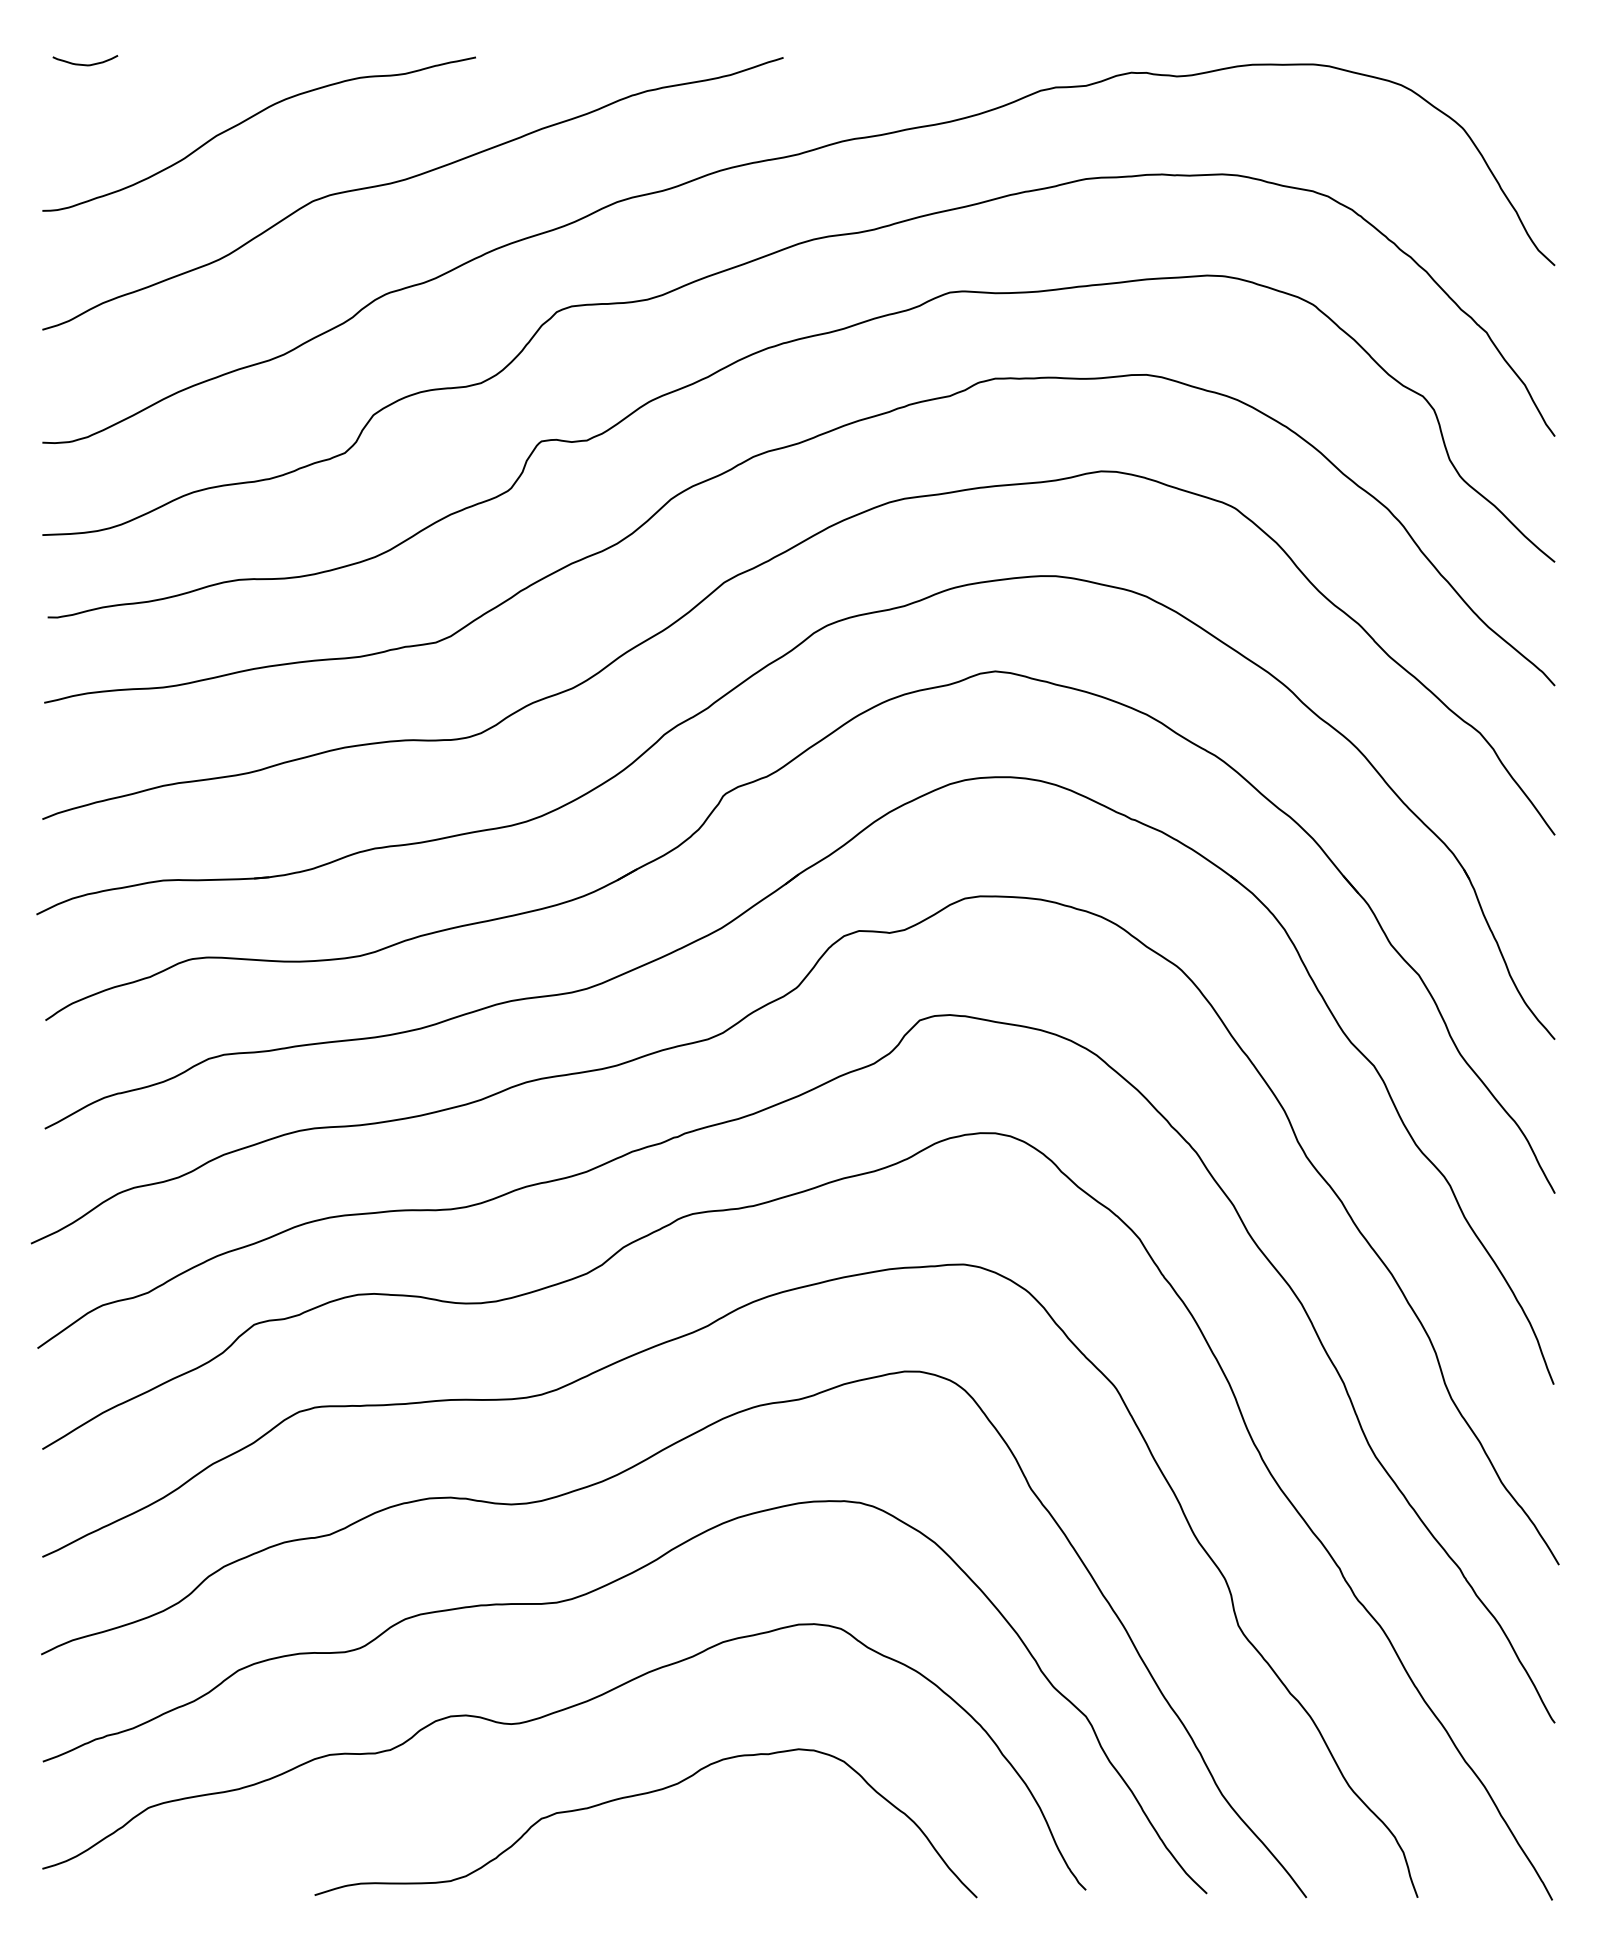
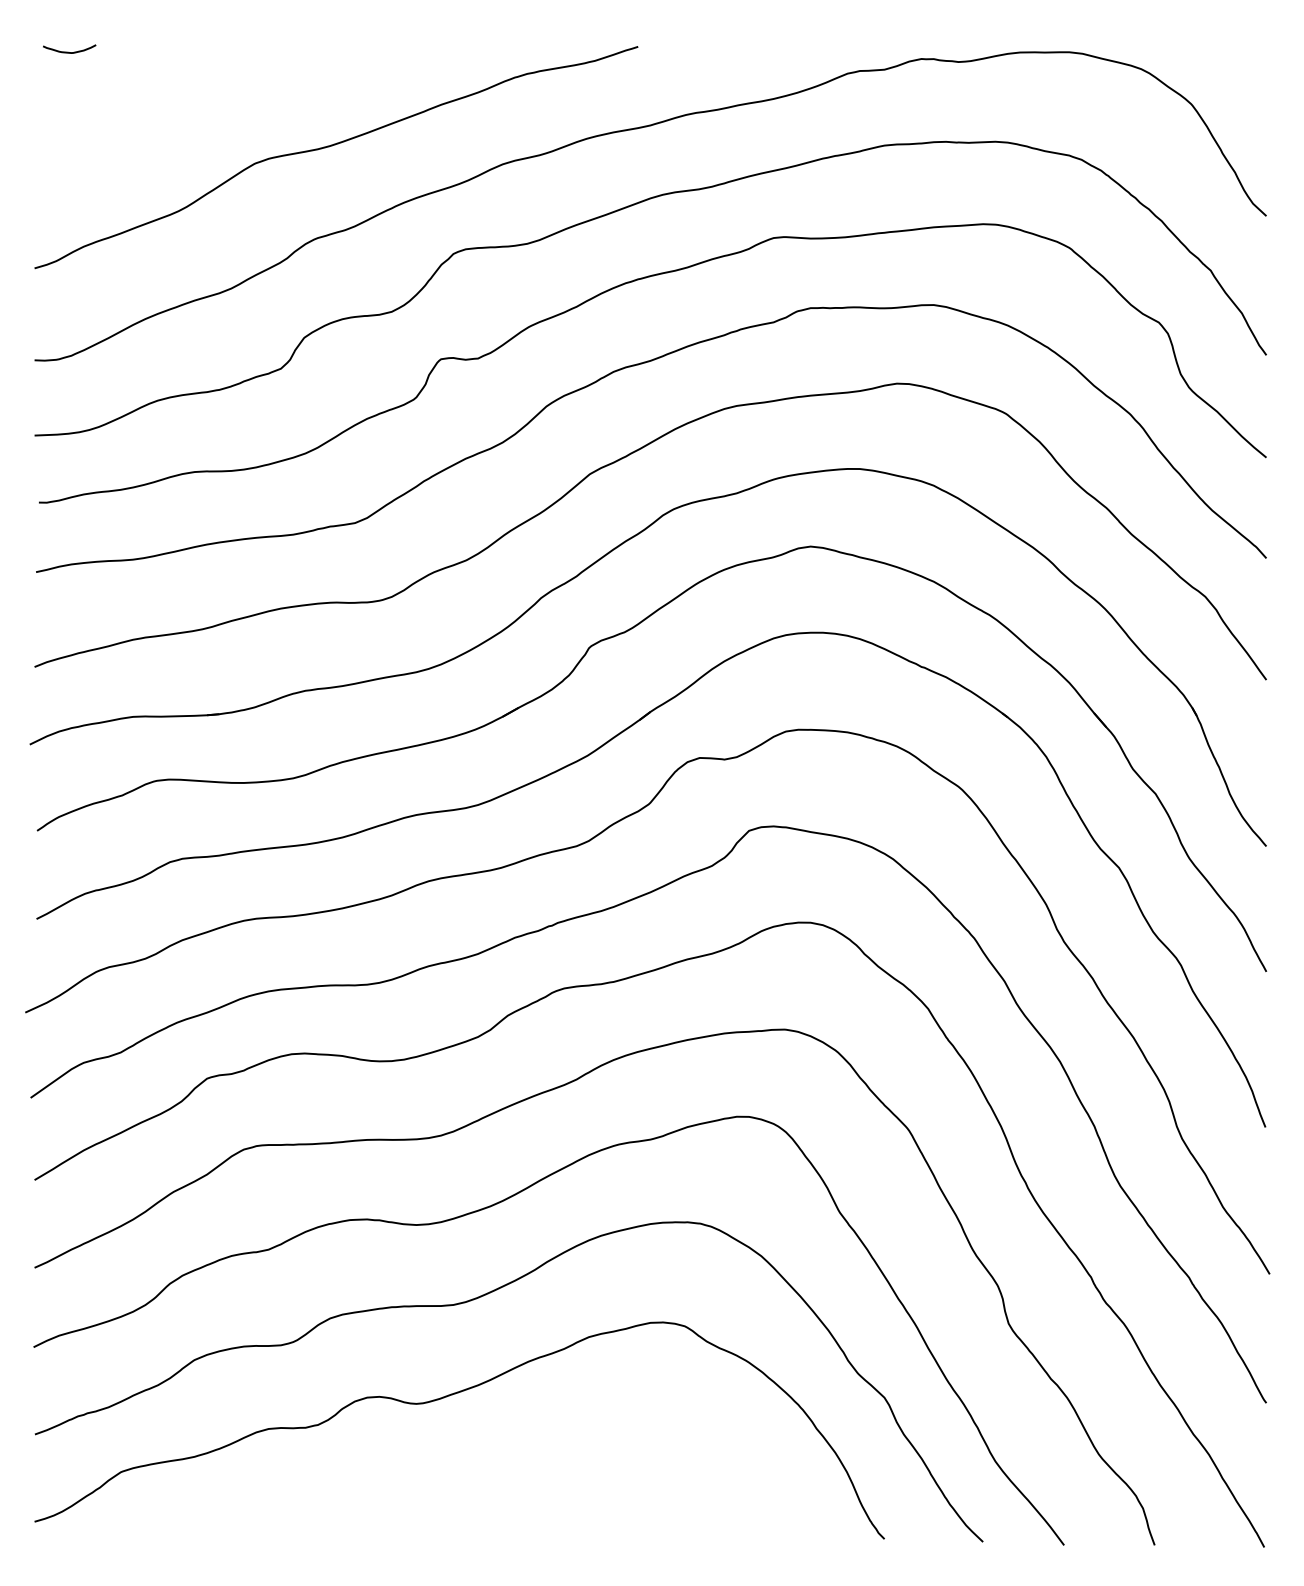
curve: (251, 118) -> (204, 96), removed
curve: (641, 1795) -> (522, 1462), removed

